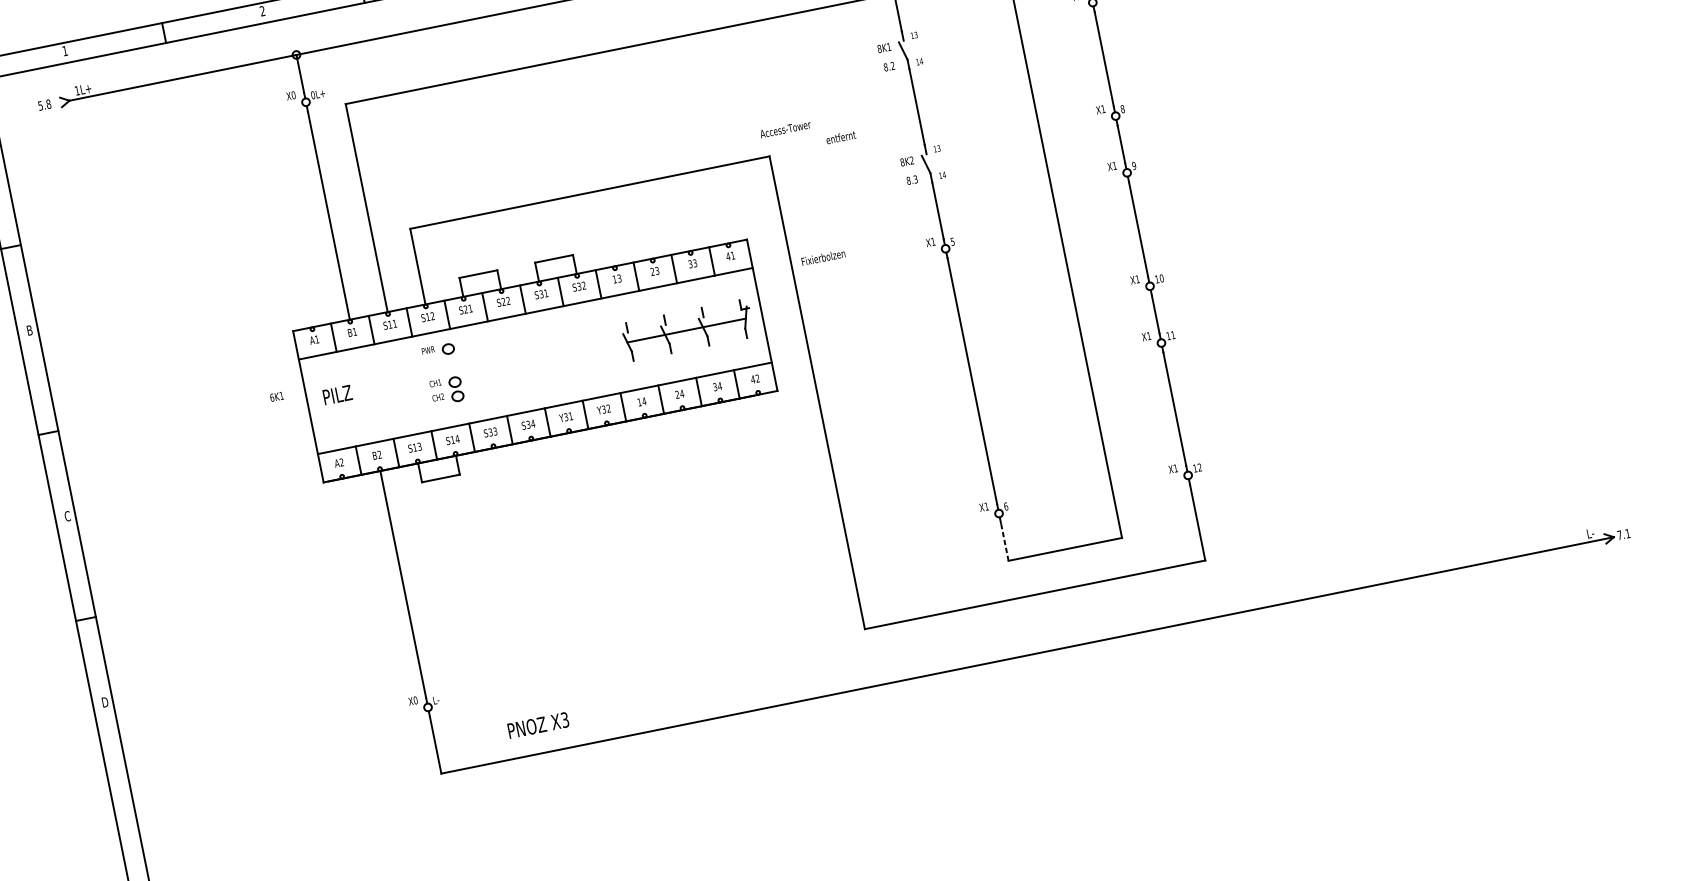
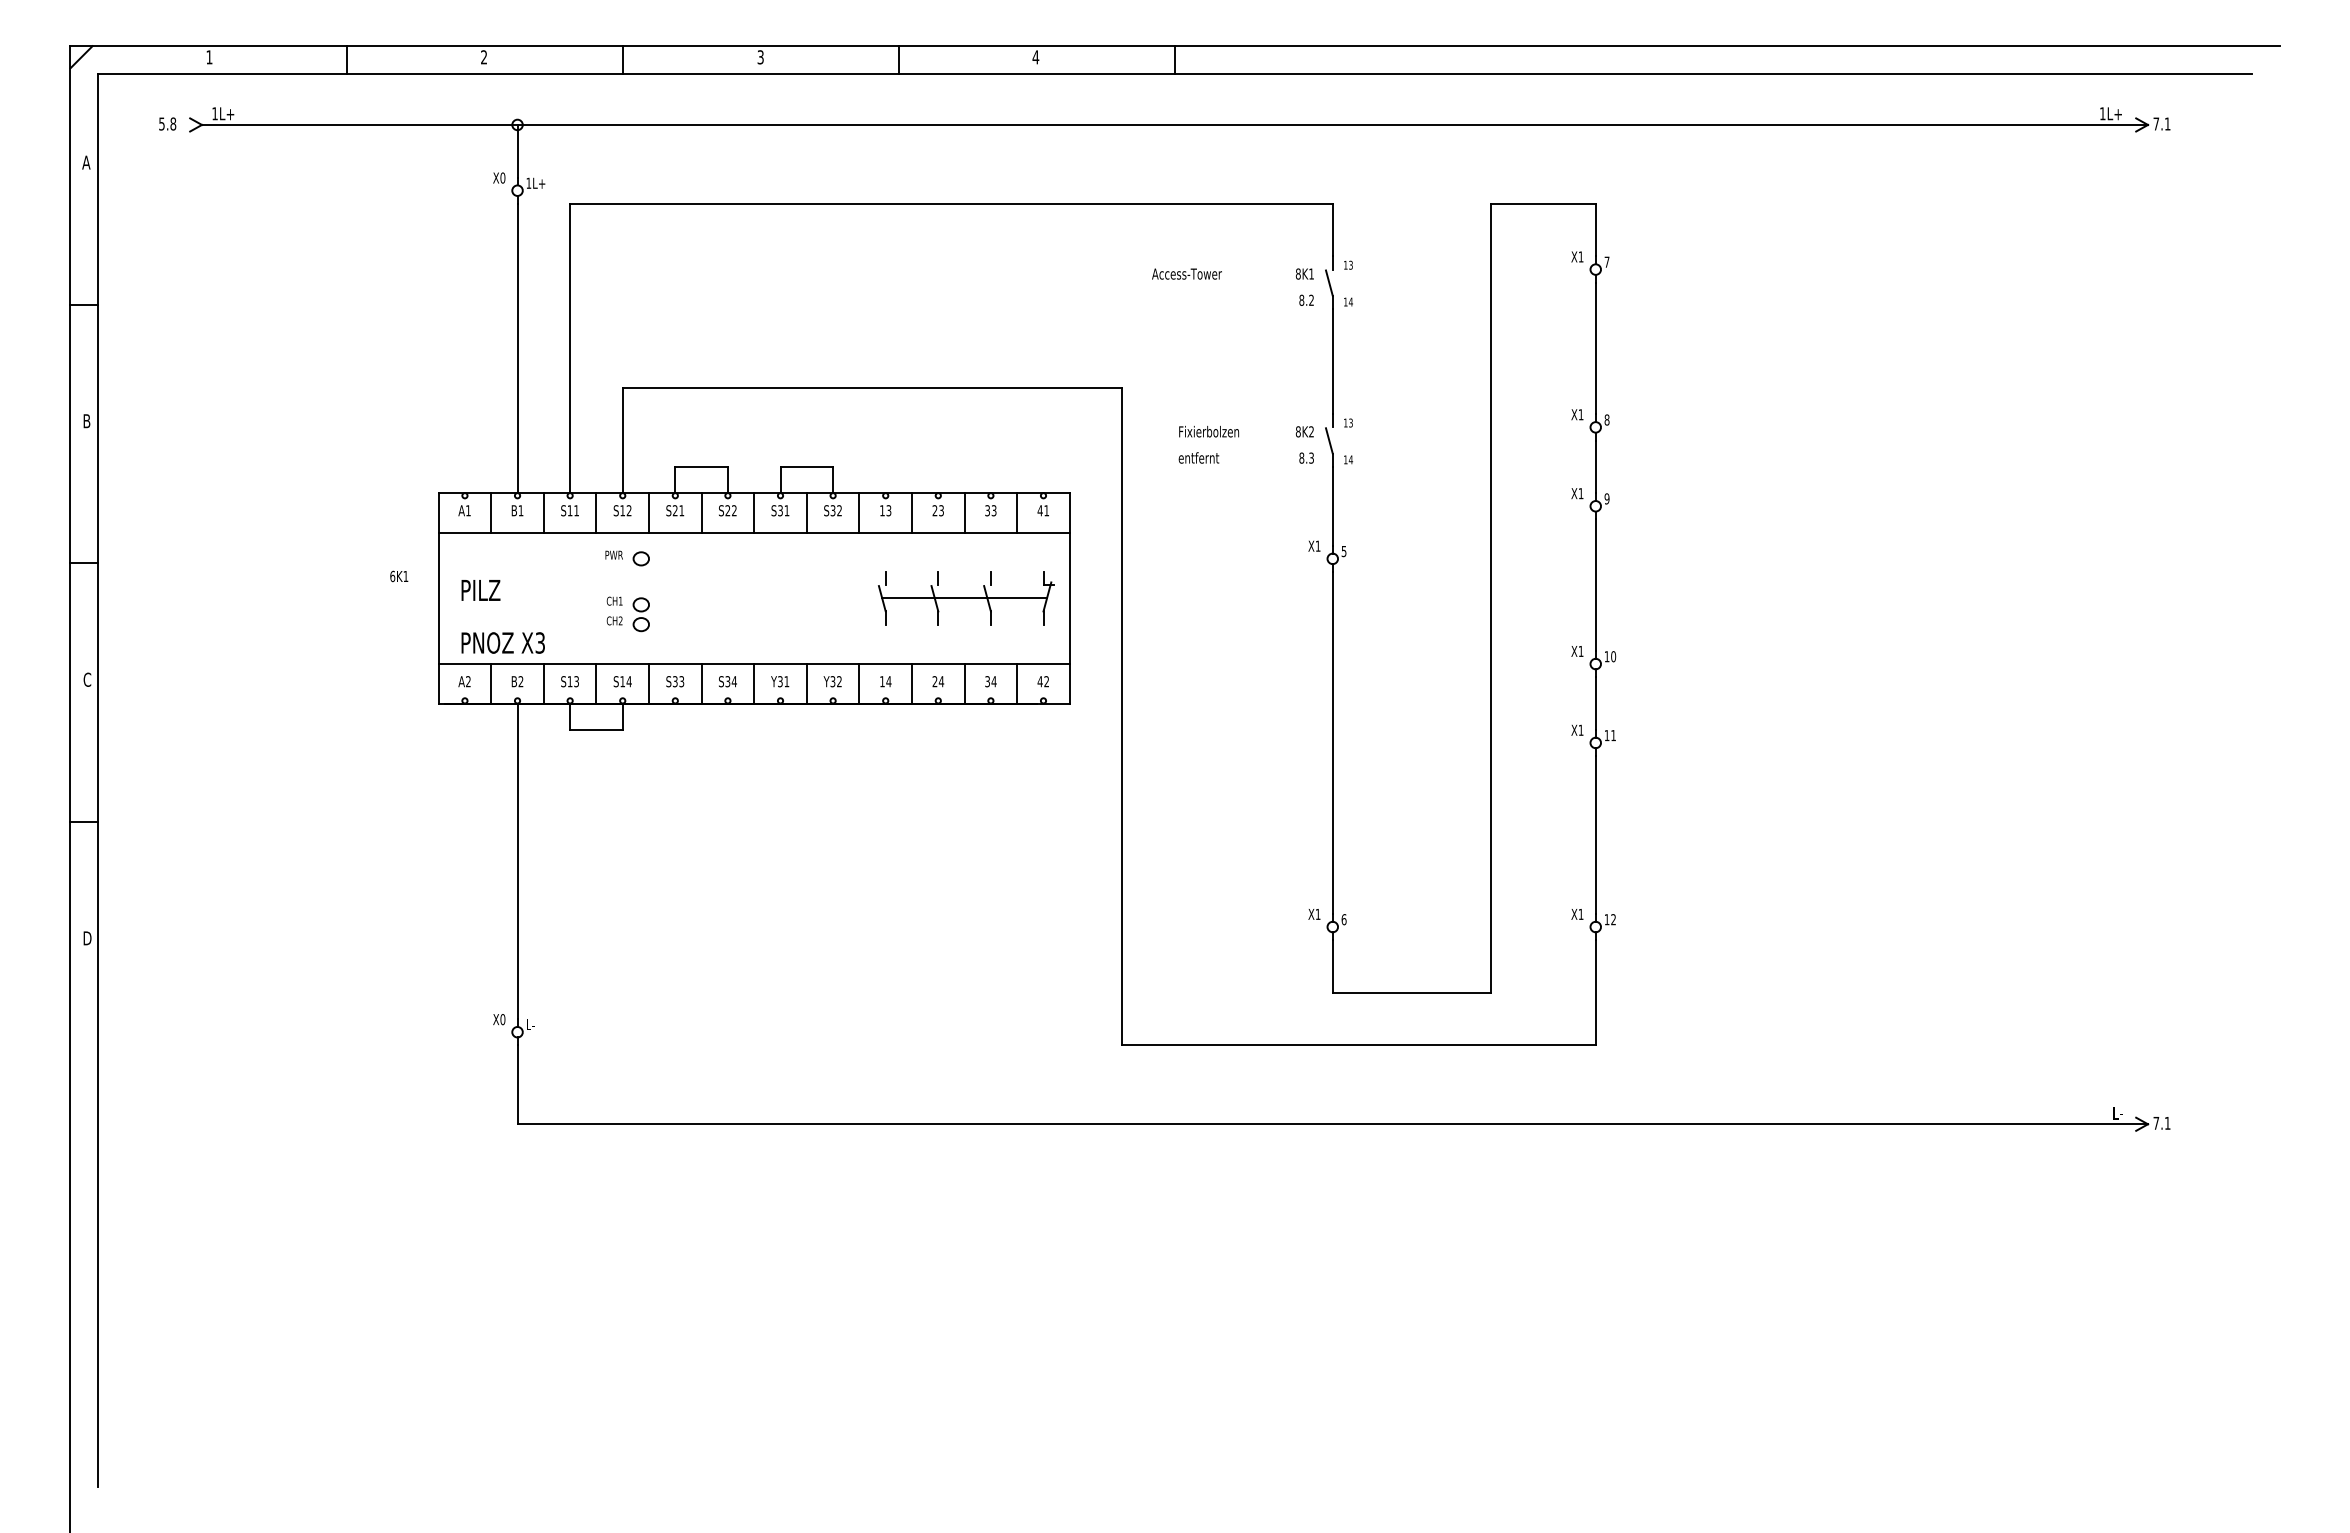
text: (312, 94) -> (528, 182), 0L+ -> 1L+
text: (785, 128) -> (1186, 273), moved
text: (840, 137) -> (1198, 457), moved
text: (823, 257) -> (1209, 431), moved
line: (1004, 541) -> (1332, 965), dashed -> solid
text: (537, 725) -> (502, 642), moved

